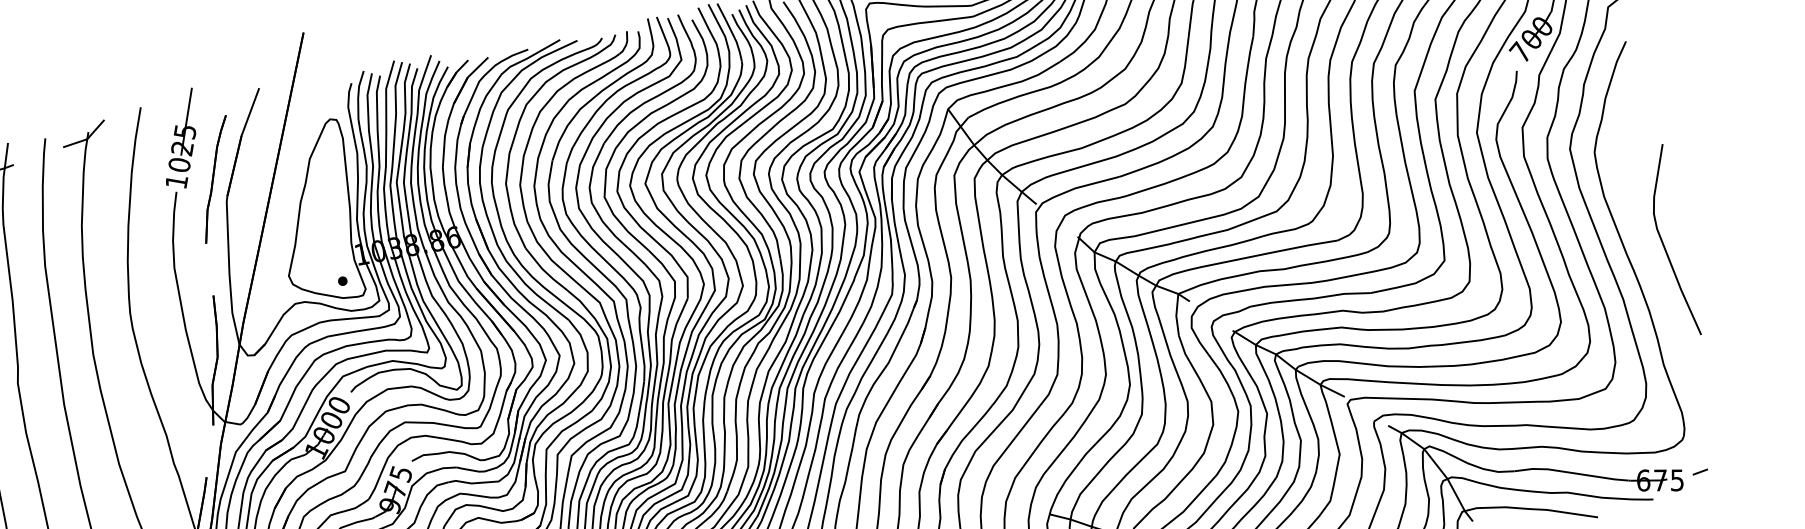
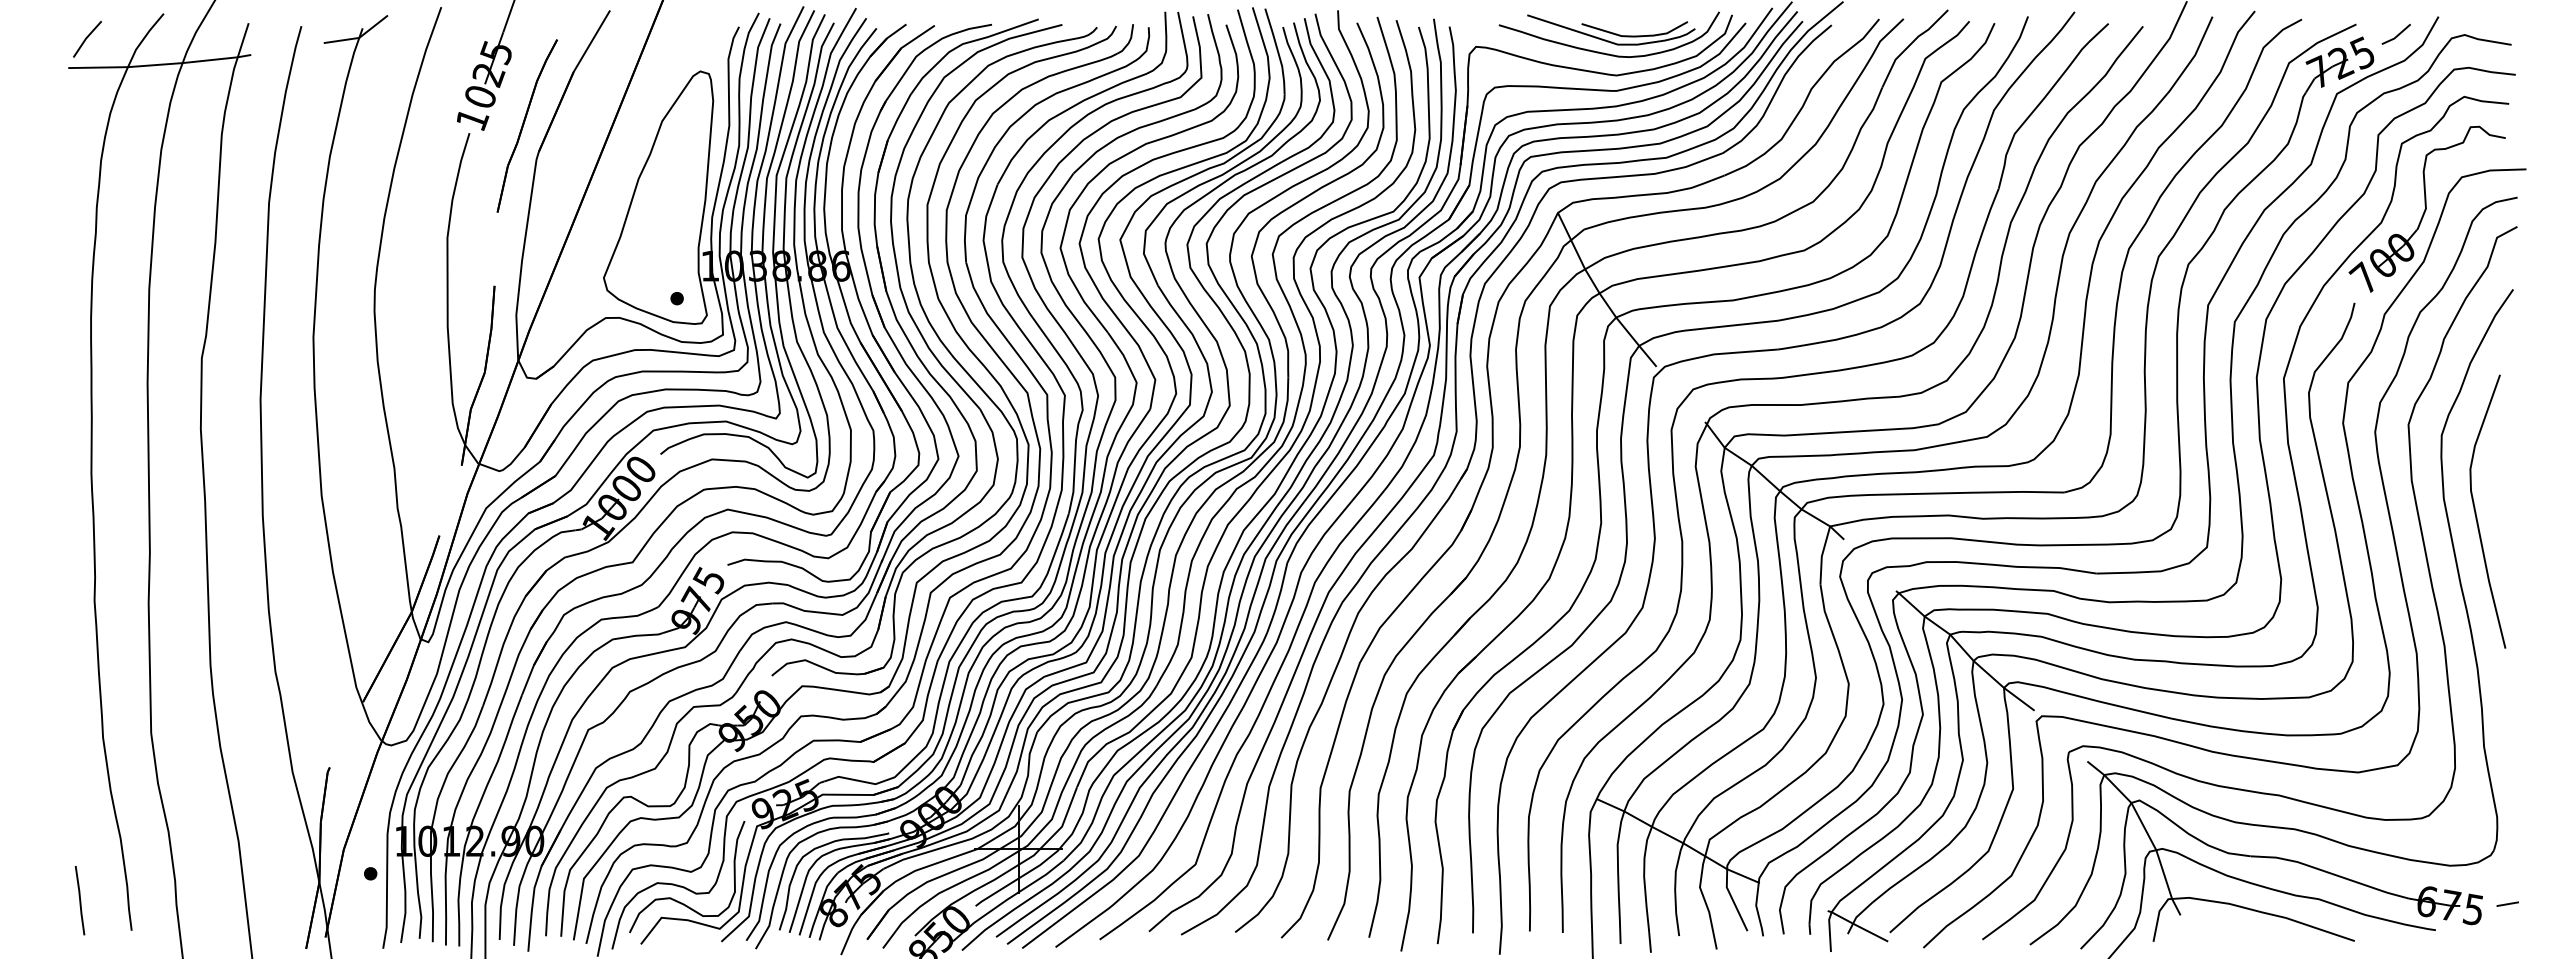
curve: (1663, 242) -> (2476, 511), moved

